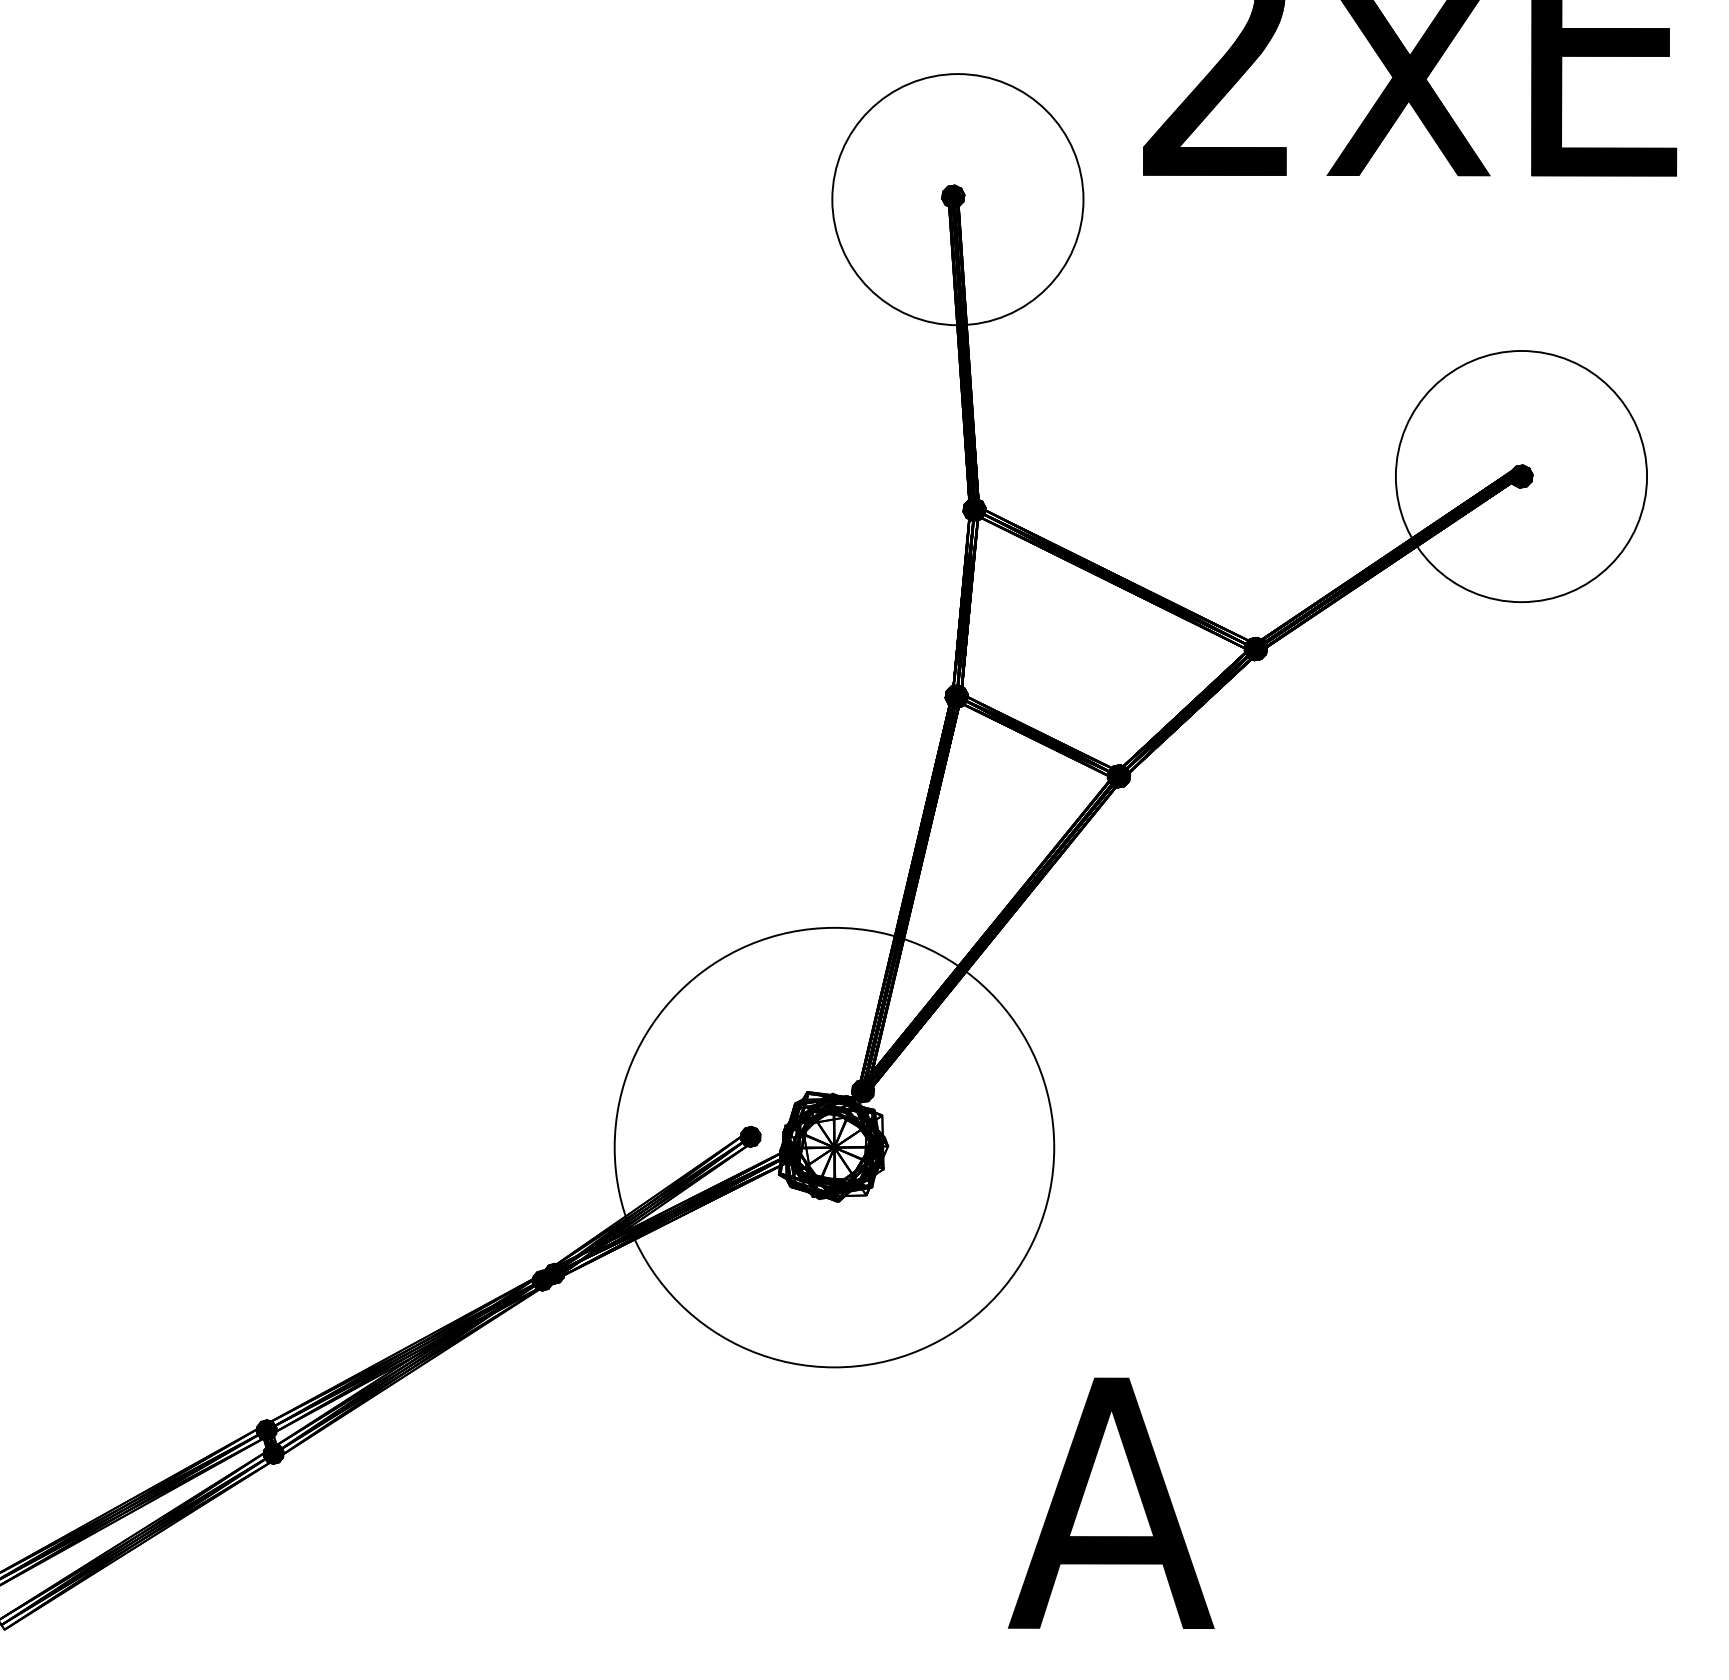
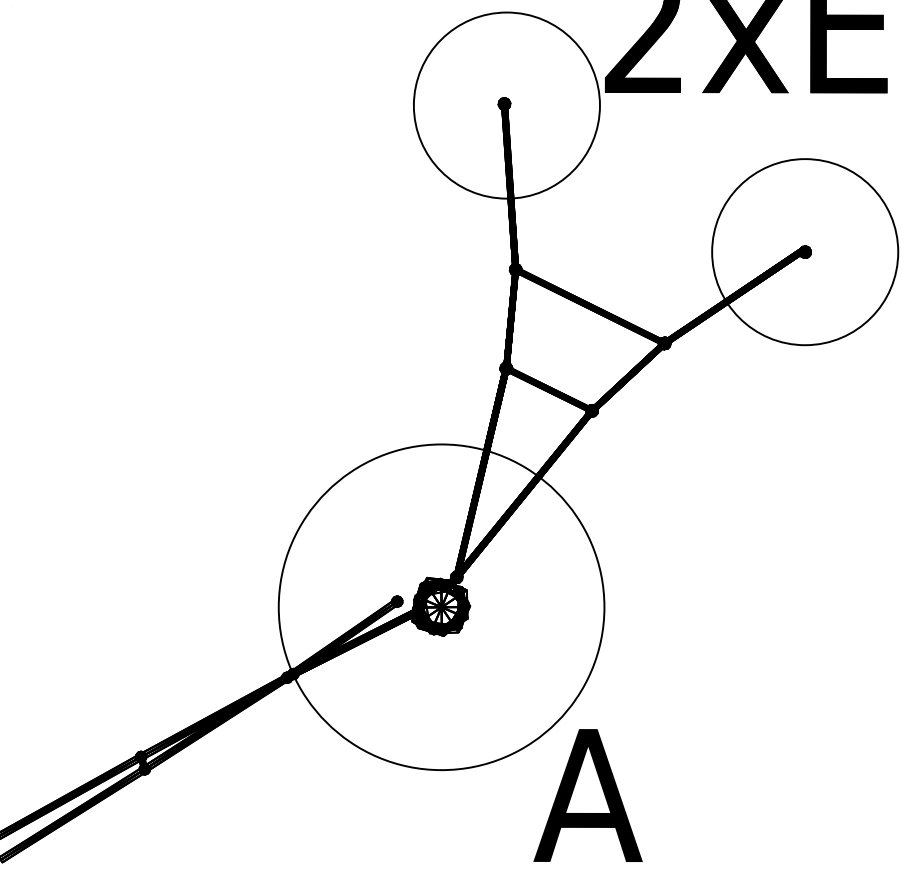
circle: (957, 199) -> (506, 105), size x1.4
circle: (1520, 475) -> (804, 251), size x1.4
circle: (834, 1146) -> (441, 606), size x1.4

